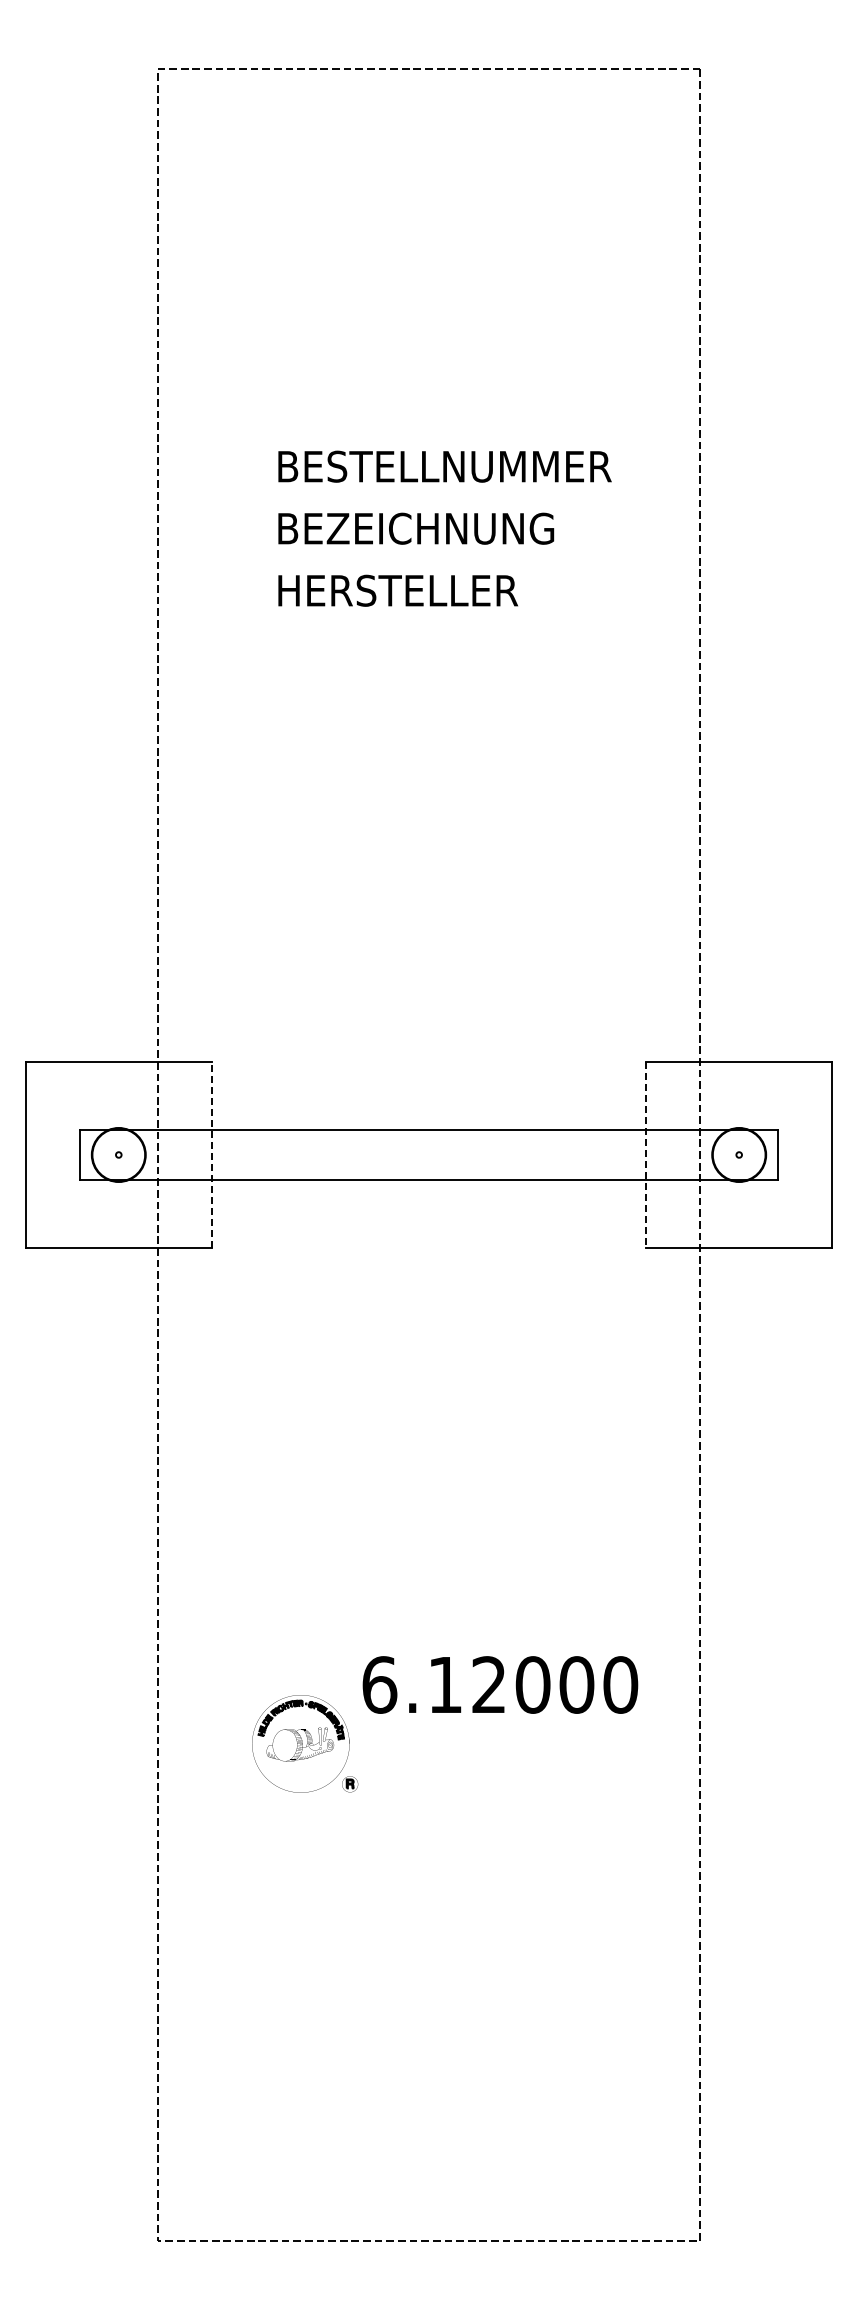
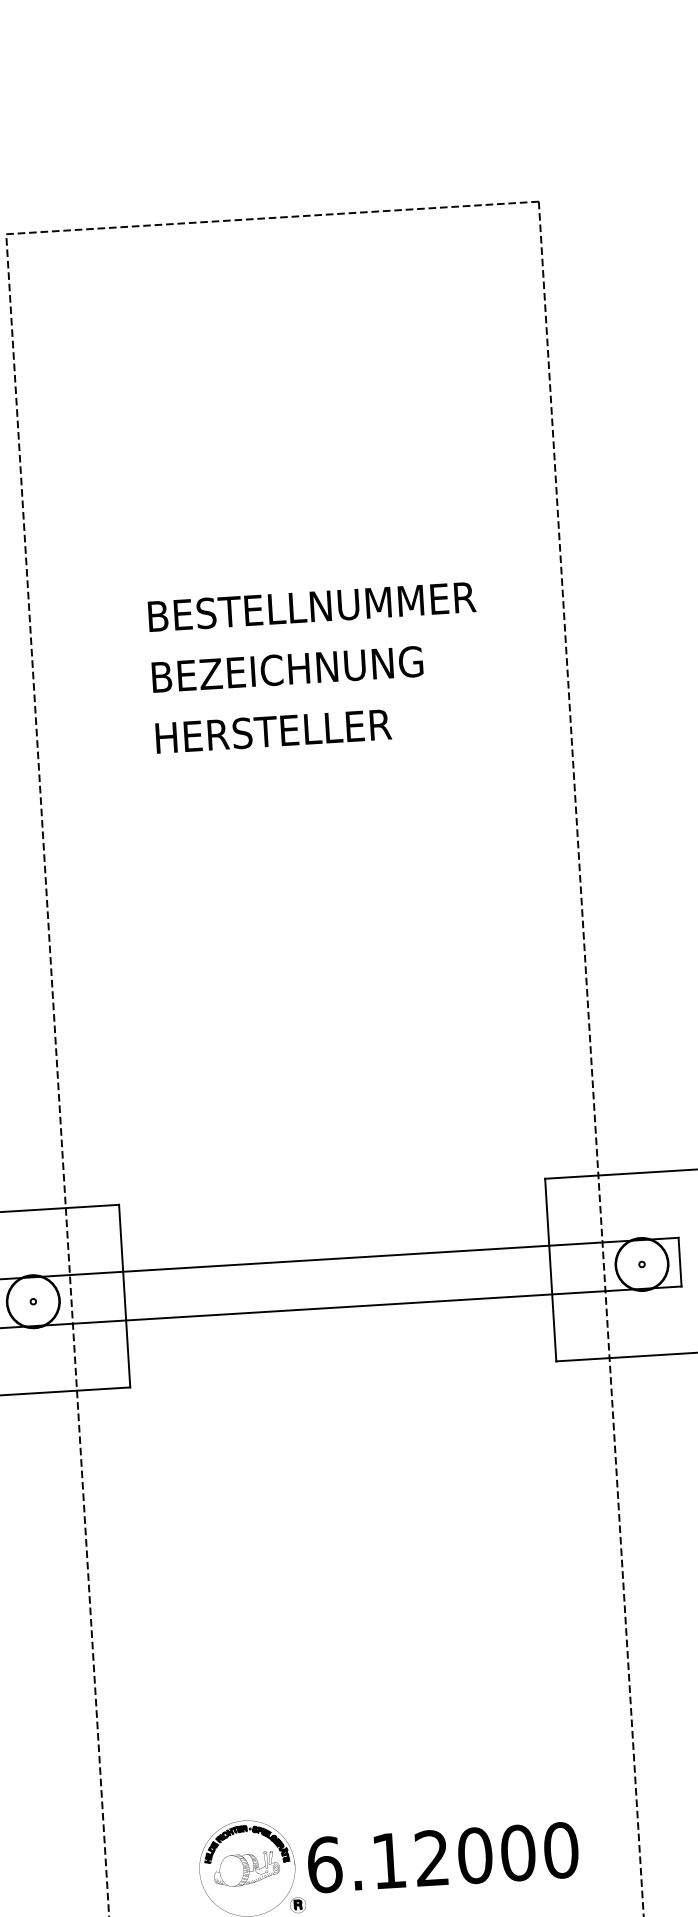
line: (211, 1154) -> (124, 1295), dashed -> solid
line: (646, 1155) -> (551, 1270), dashed -> solid
text: (500, 1684) -> (443, 1857), moved

